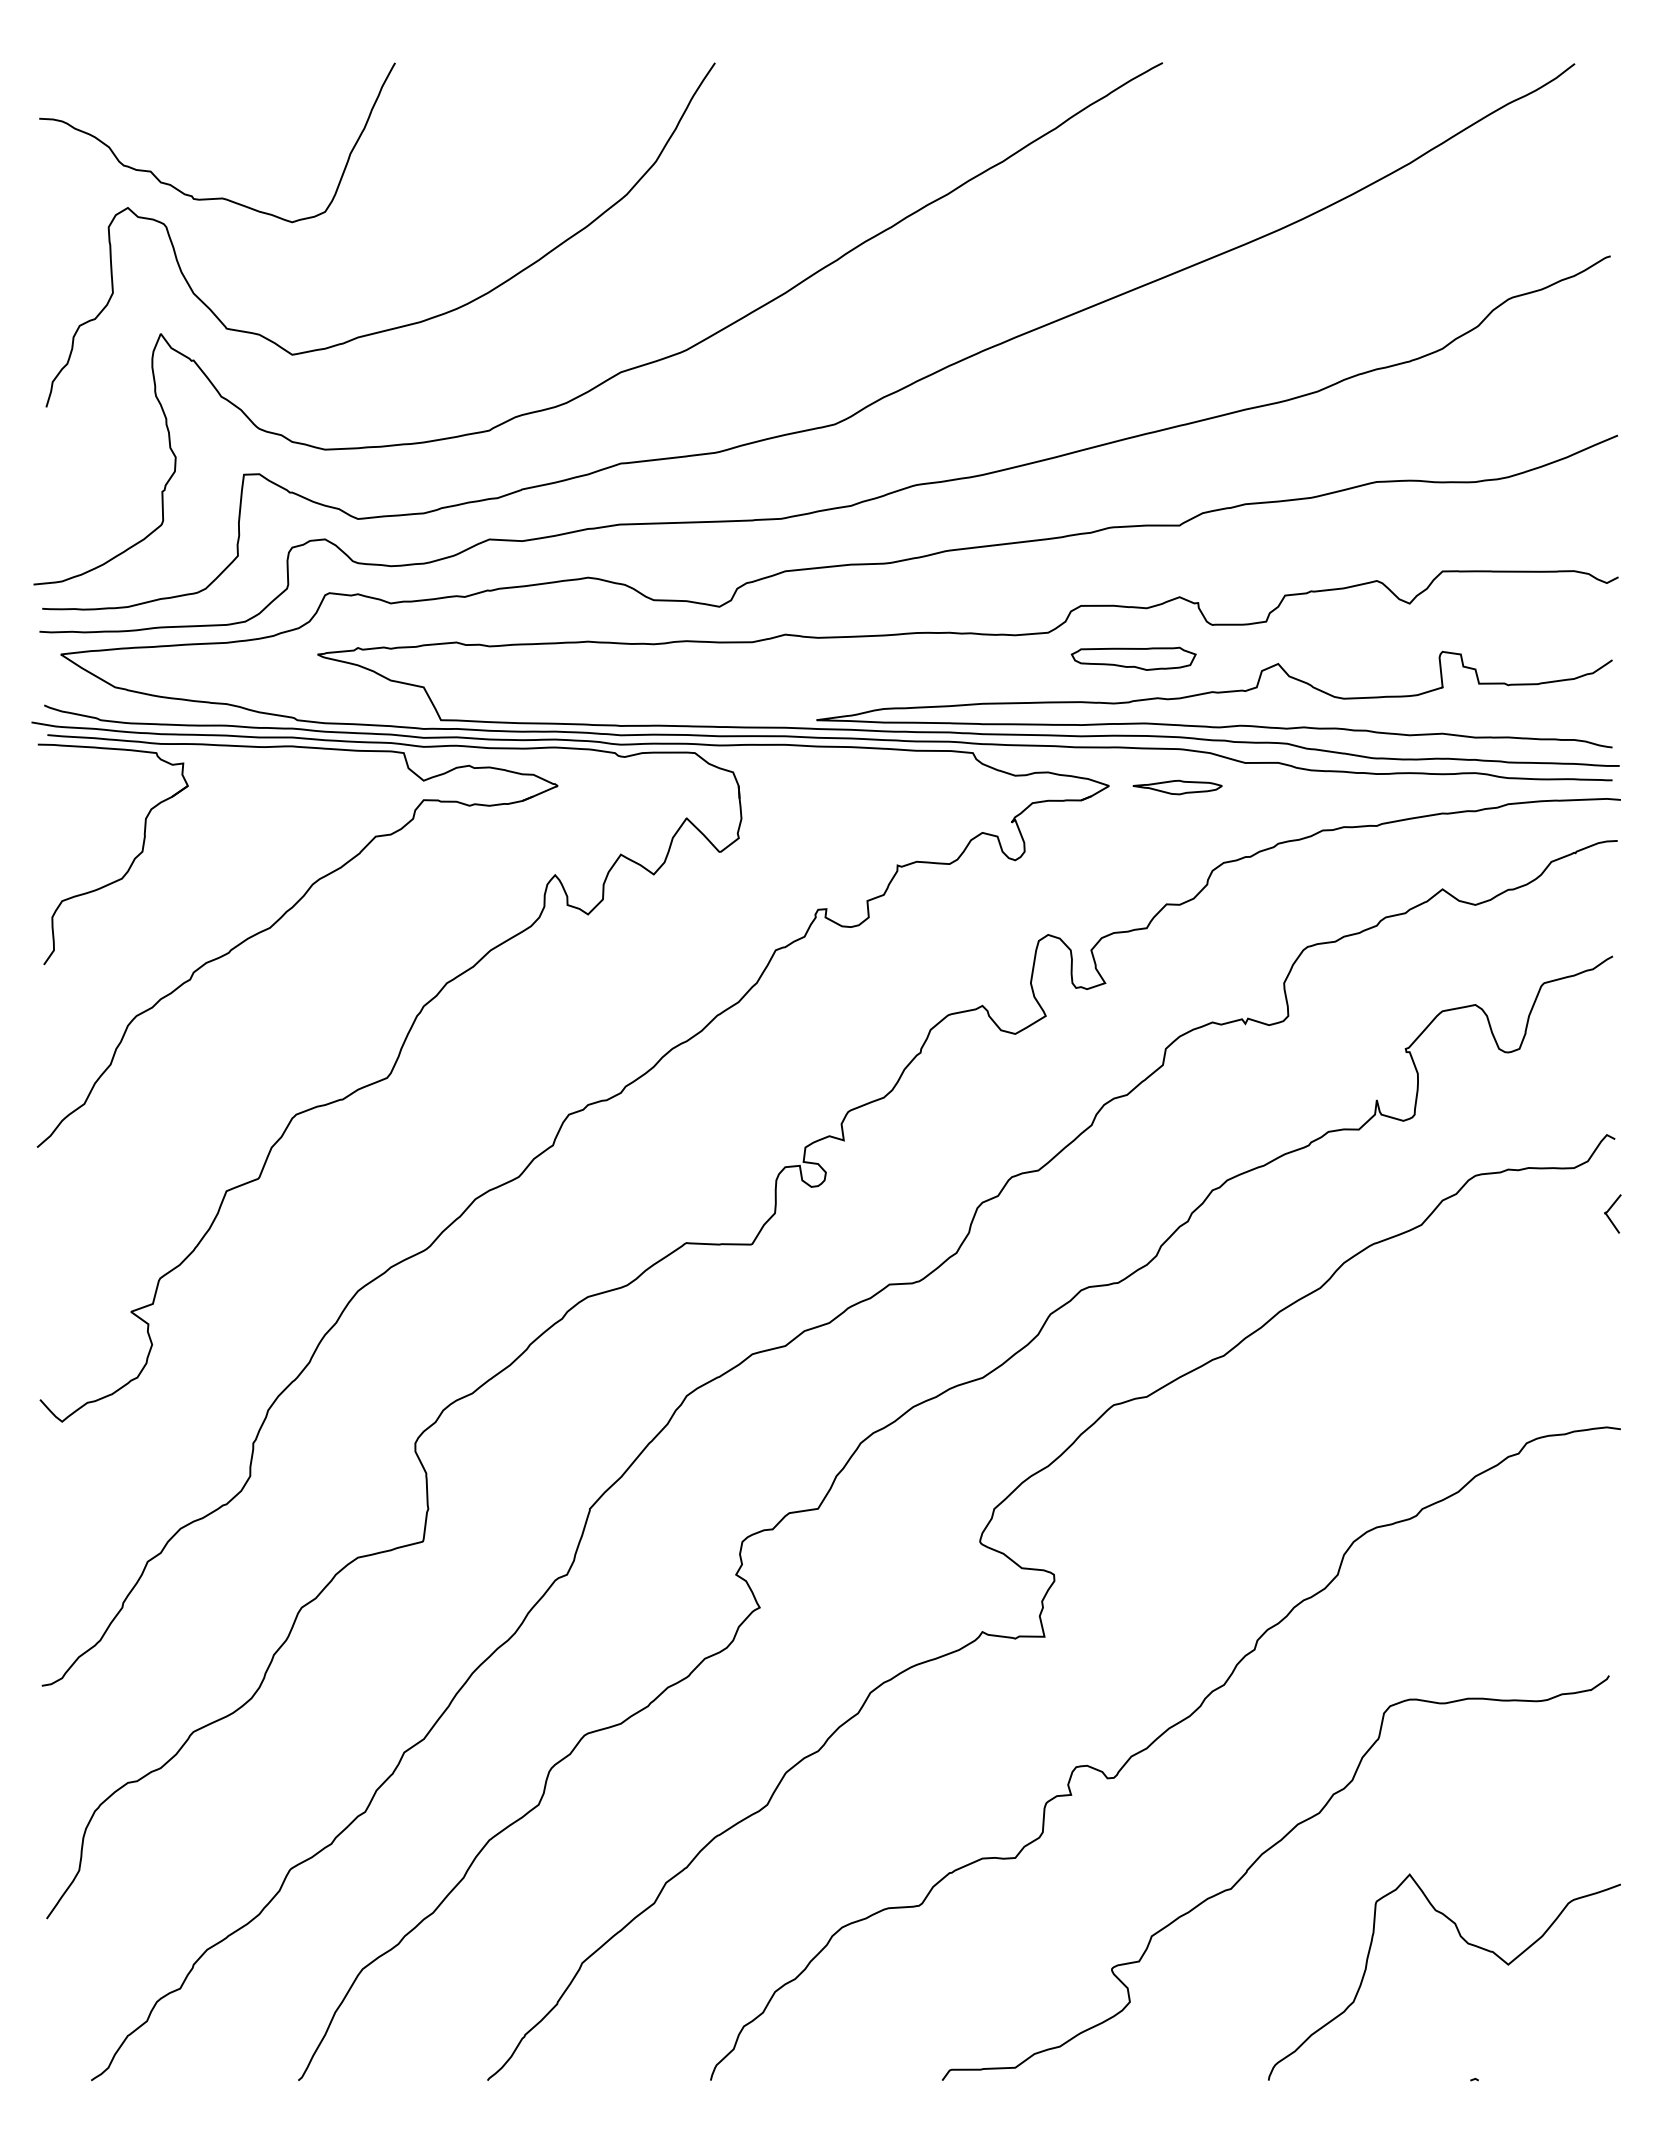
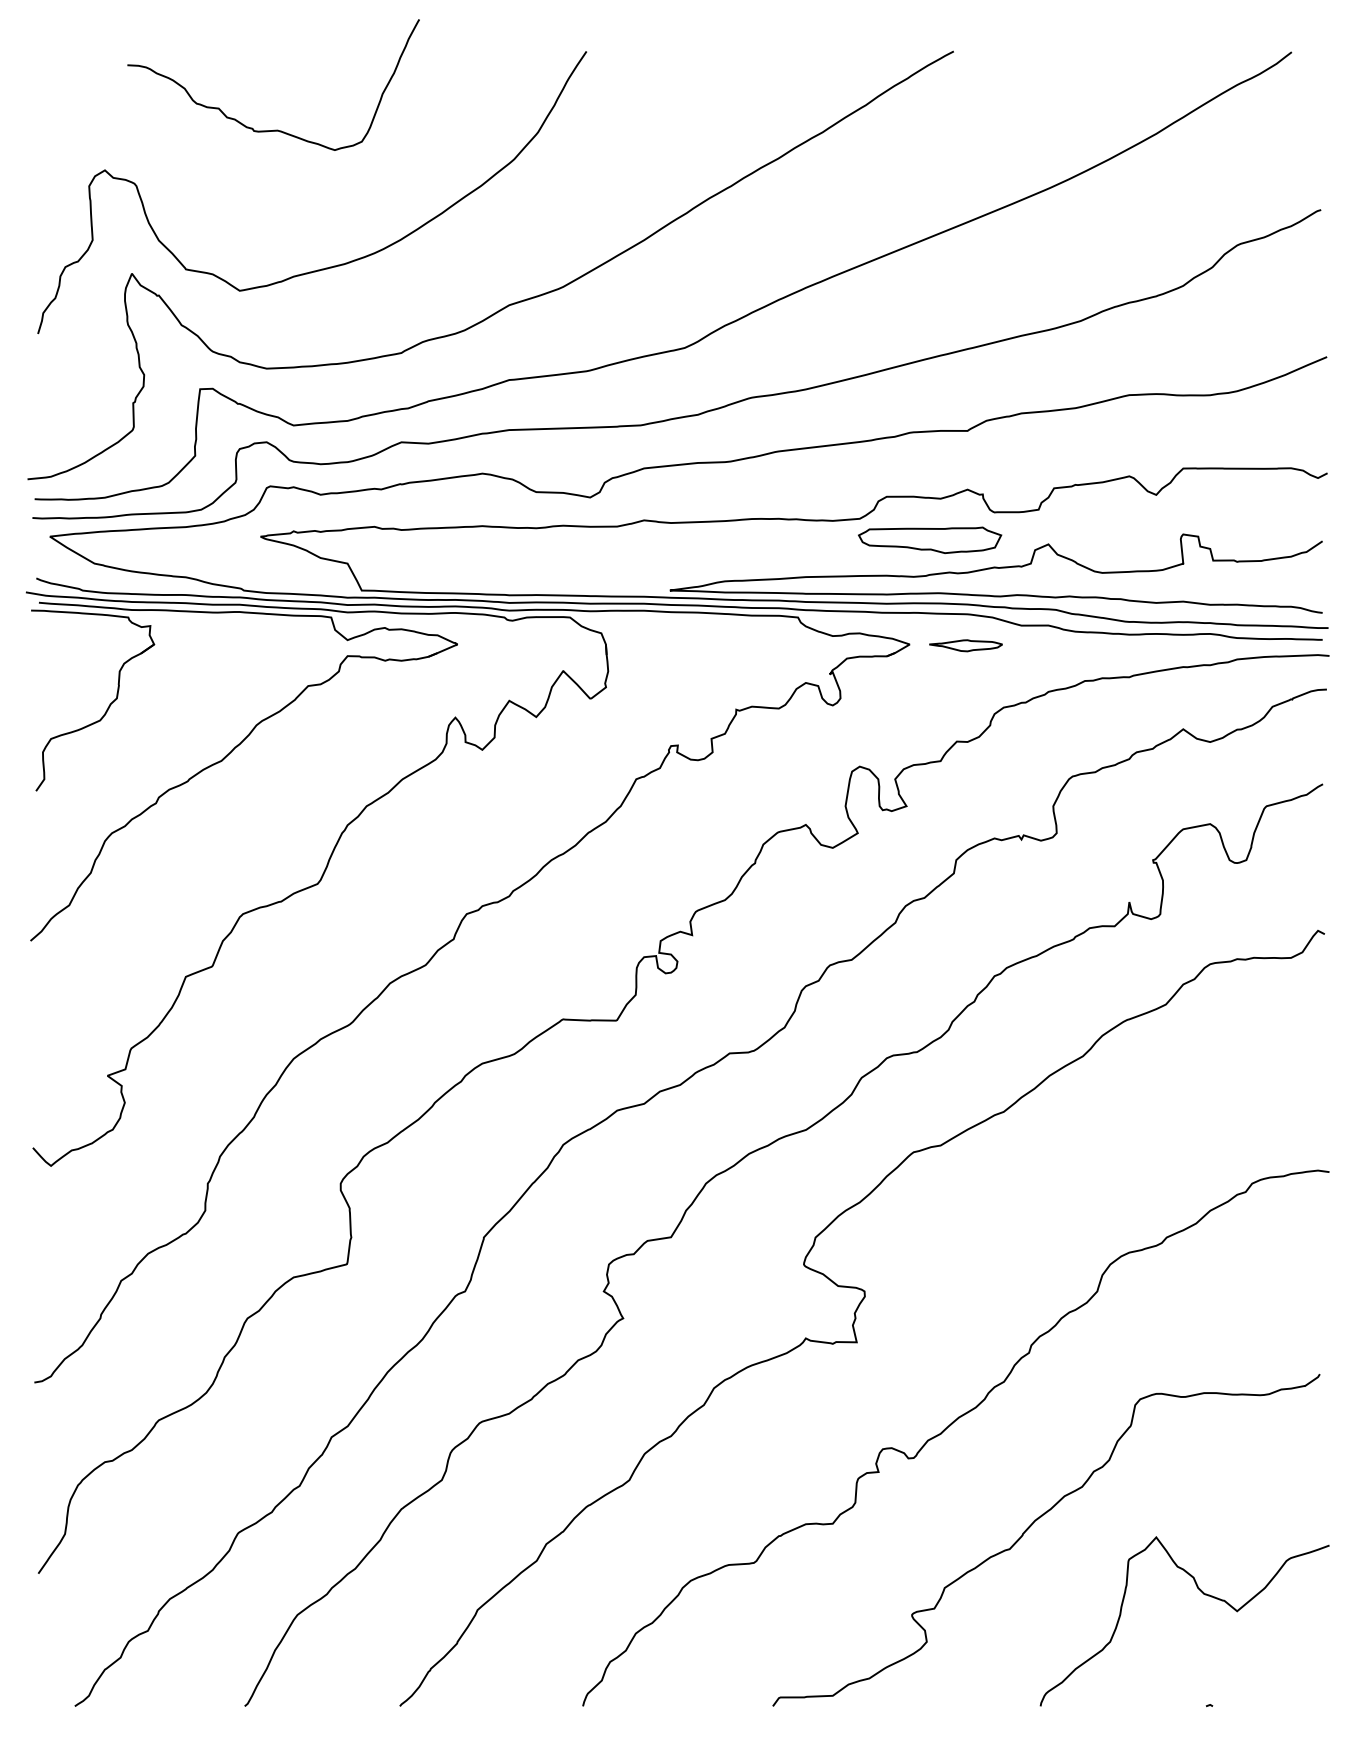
curve: (217, 197) -> (273, 129), moved
part: (1133, 658) -> (929, 539), size x1.4
curve: (1609, 1210) -> (1320, 992), removed

